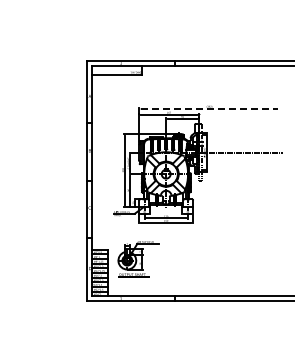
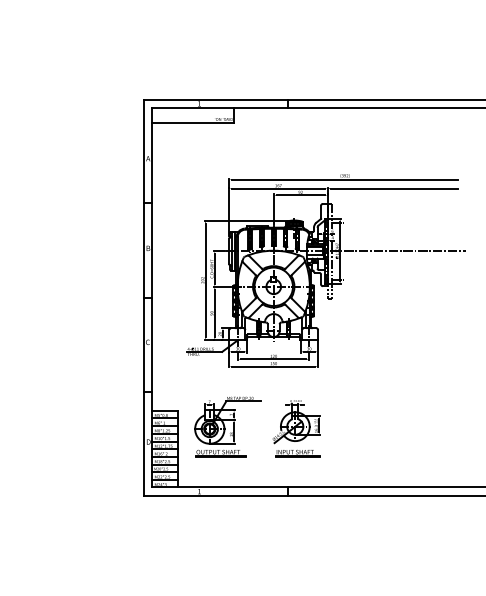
line: (210, 109) -> (346, 180), dashed -> solid
line: (238, 114) -> (392, 188), added
part: (179, 260) -> (295, 428), added

